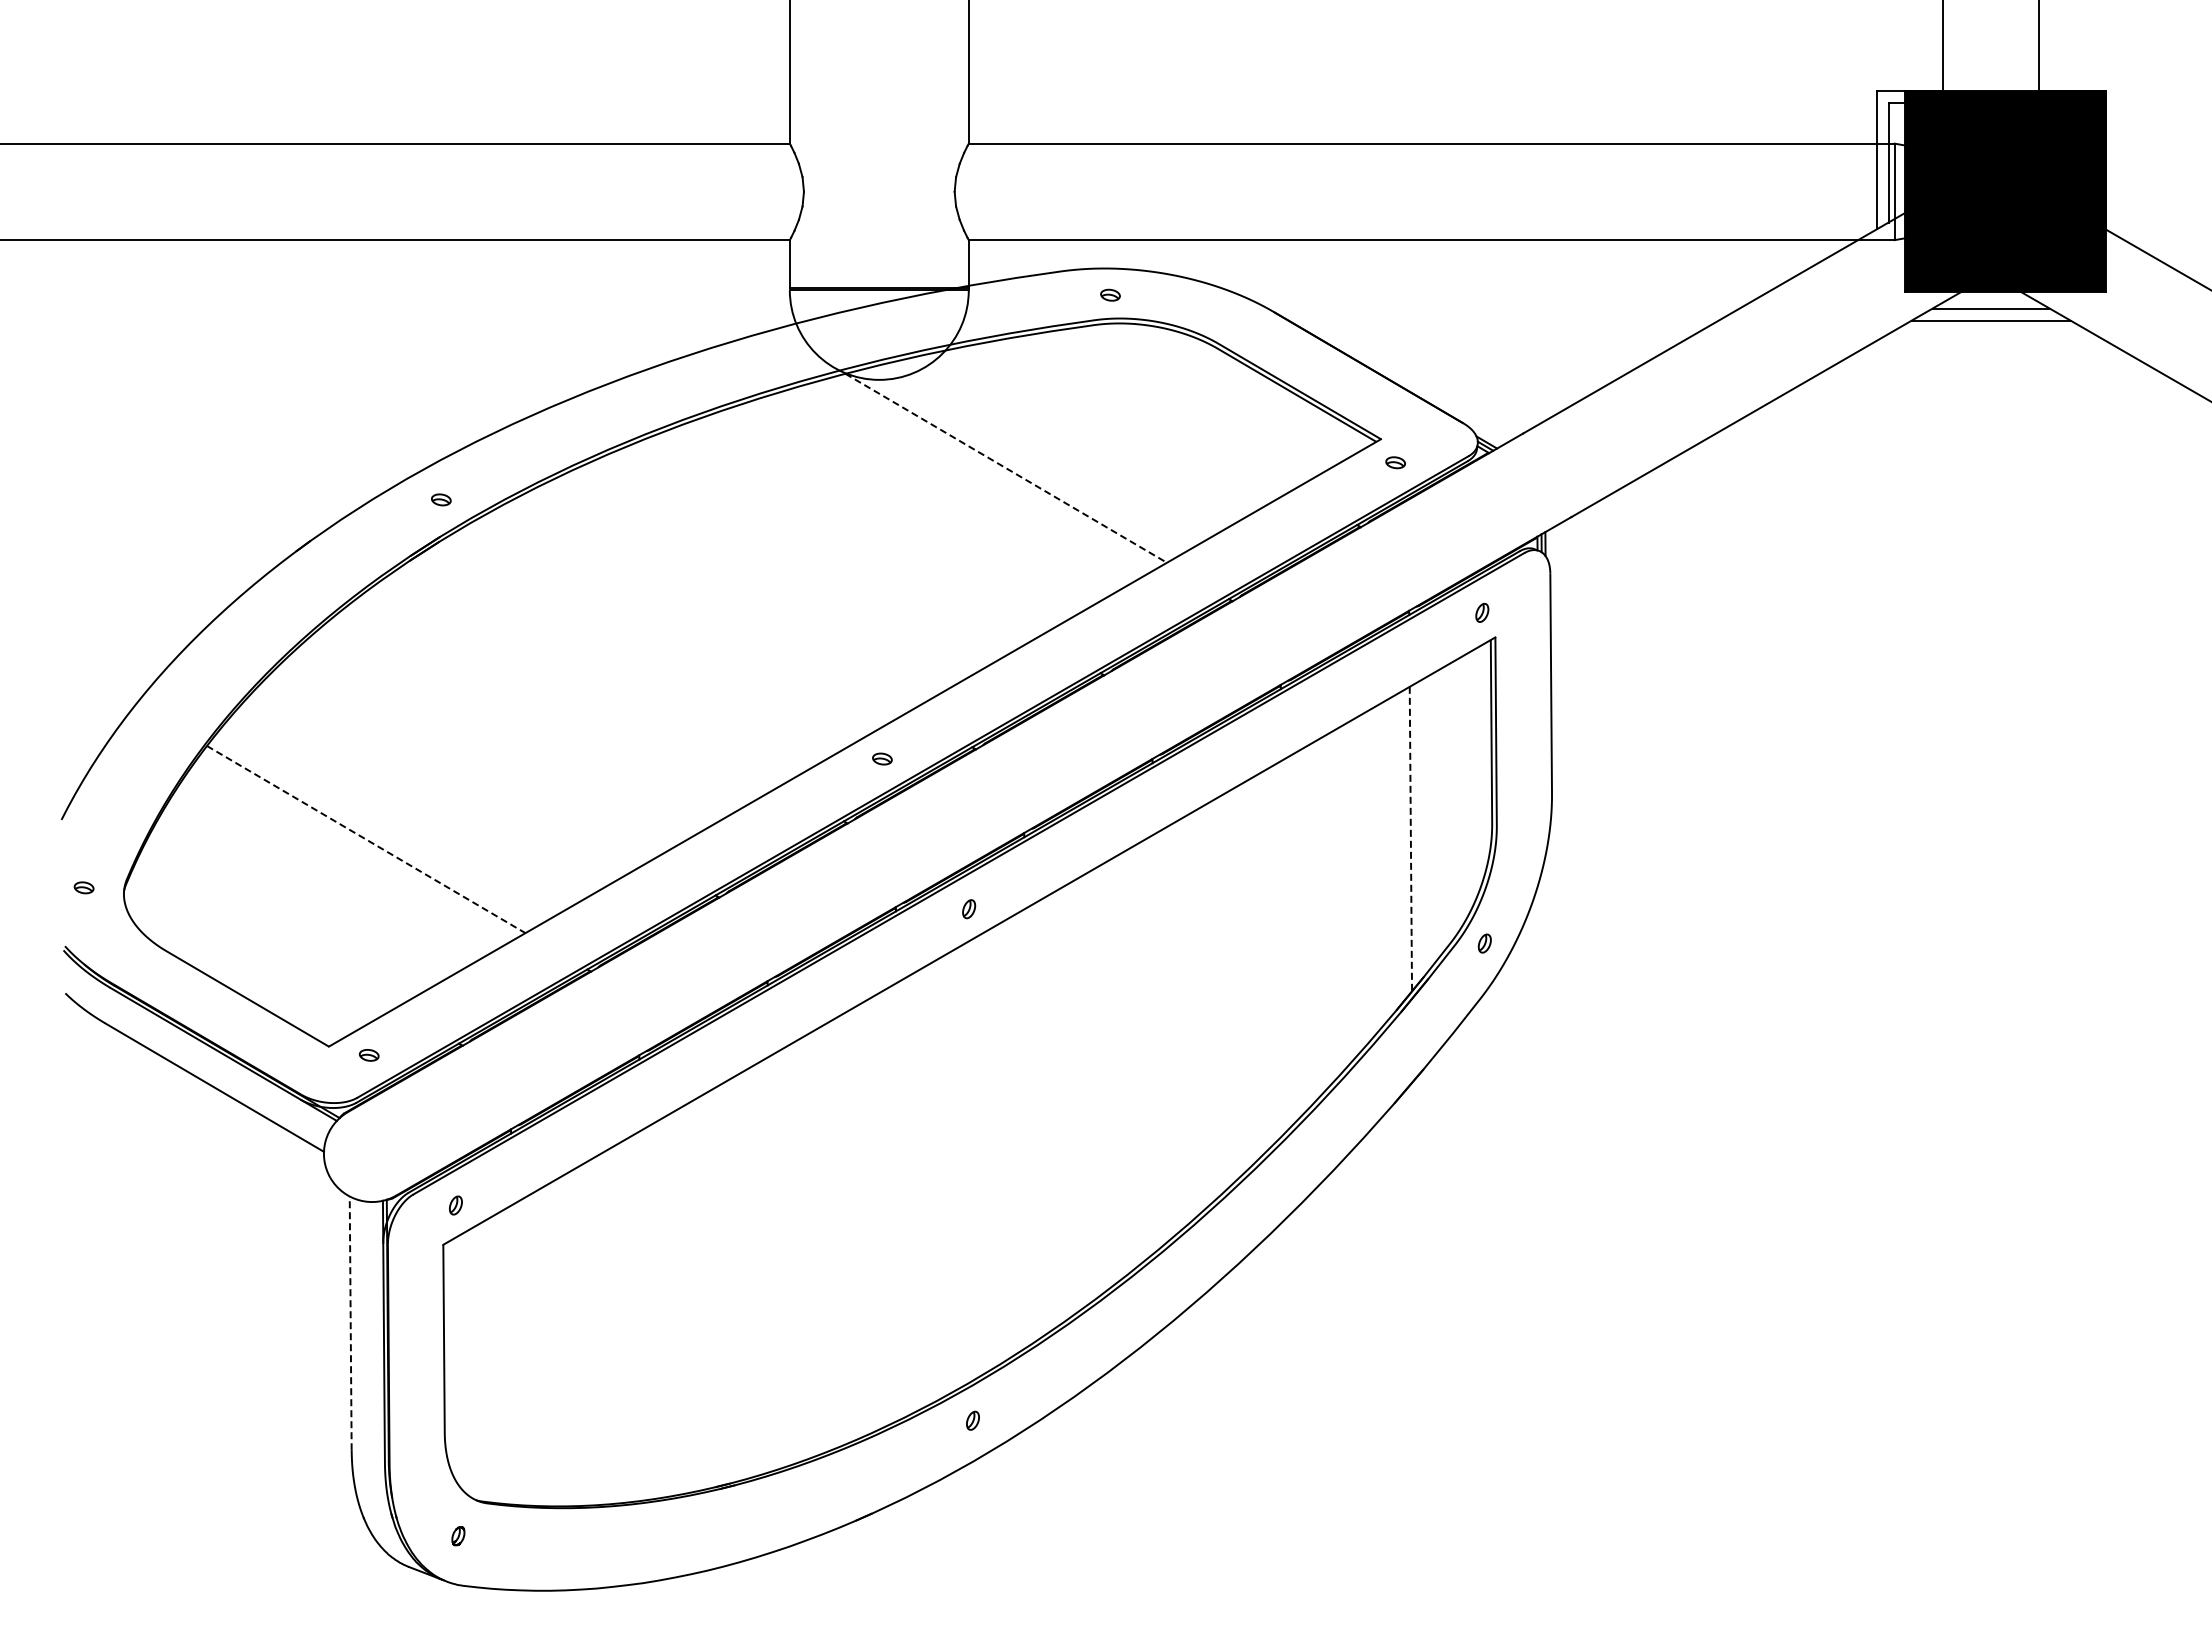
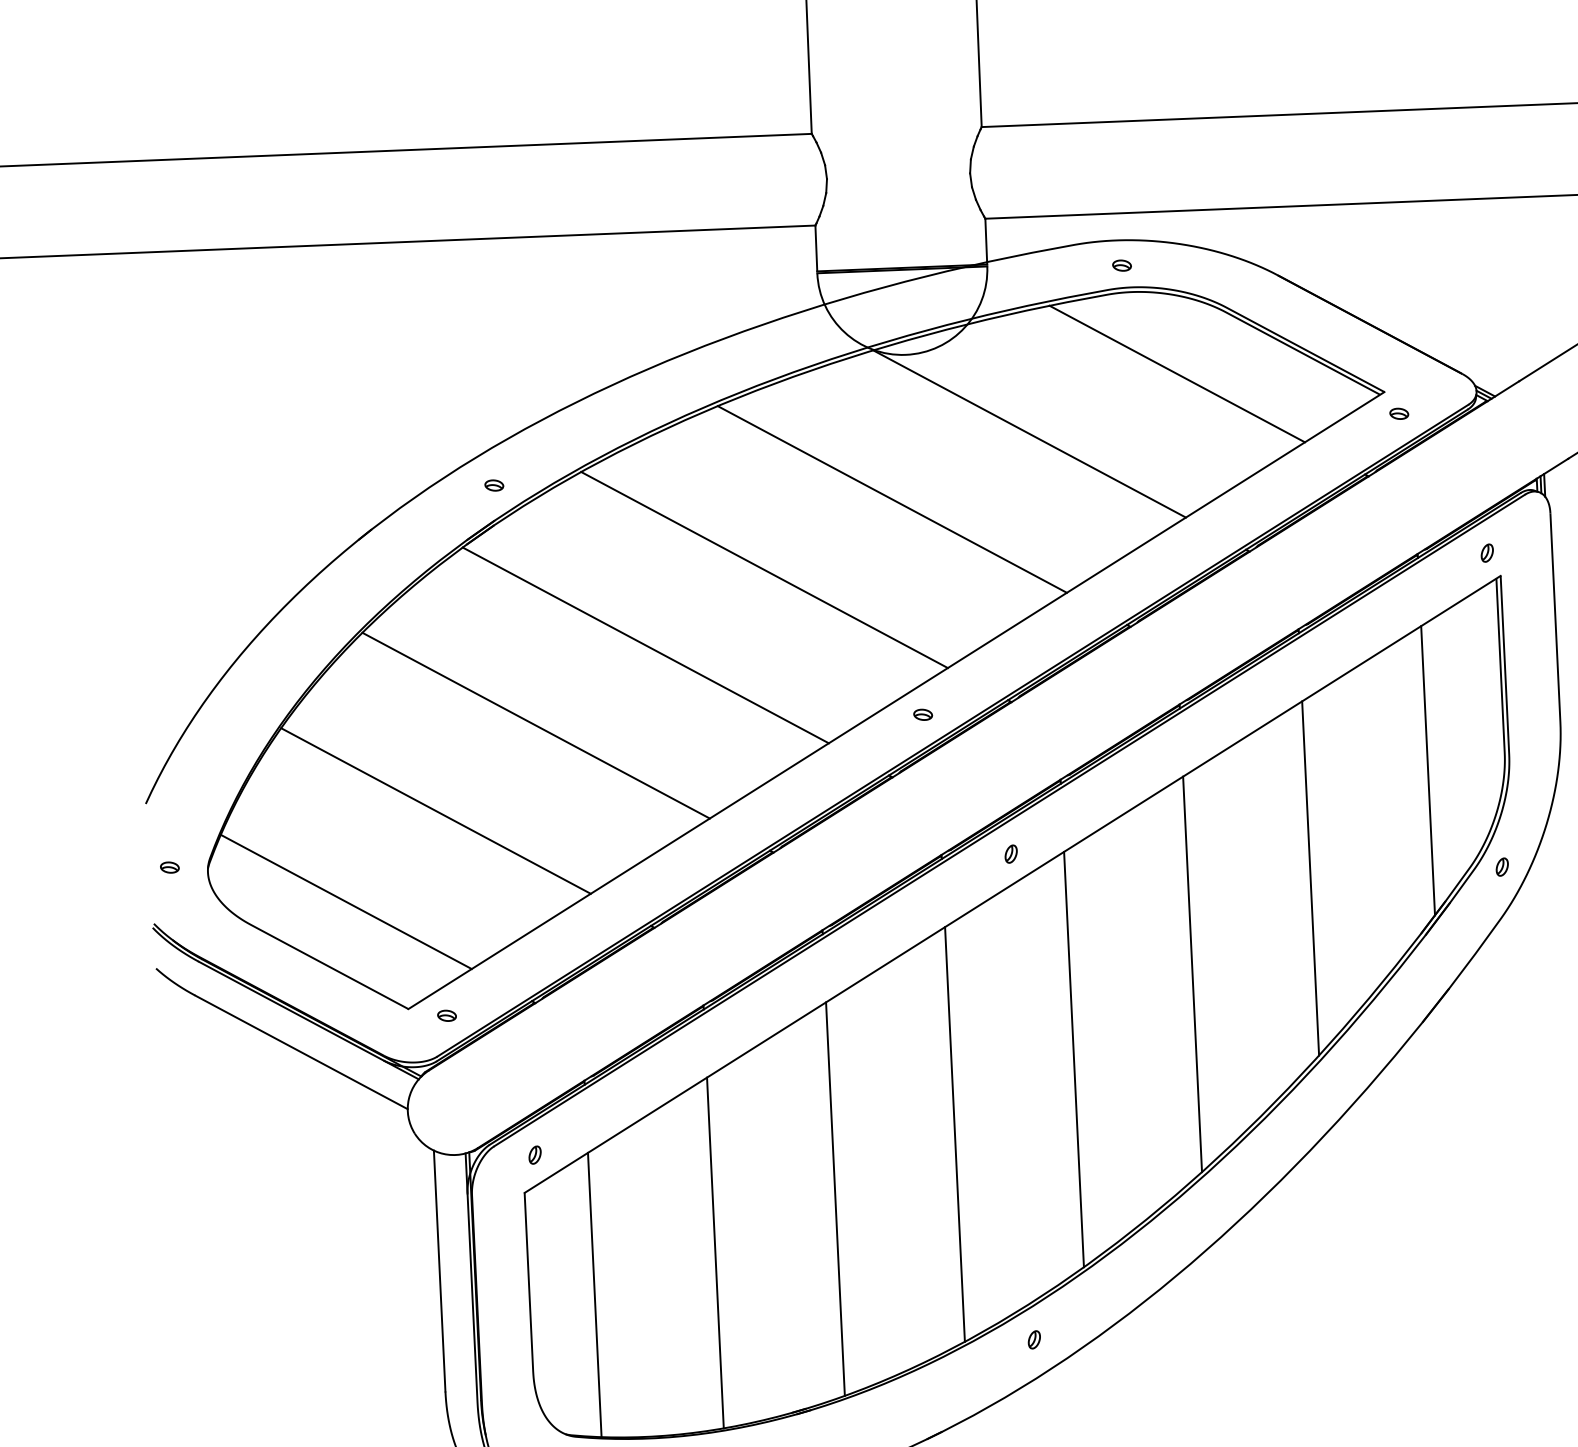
line: (1163, 411) -> (1176, 374), added
line: (1006, 468) -> (1029, 434), dashed -> solid
line: (858, 530) -> (891, 498), added
line: (721, 599) -> (764, 569), added
line: (593, 673) -> (645, 644), added
line: (474, 754) -> (535, 726), added
line: (366, 839) -> (436, 810), dashed -> solid
line: (1410, 839) -> (1427, 771), dashed -> solid
line: (268, 931) -> (346, 902), added
line: (1282, 946) -> (1310, 877), added
line: (1154, 1042) -> (1192, 973), added
line: (1026, 1127) -> (1074, 1059), added
line: (897, 1201) -> (954, 1134), added
line: (769, 1264) -> (835, 1199), added
line: (640, 1315) -> (714, 1252), added
line: (350, 1323) -> (439, 1271), dashed -> solid
line: (512, 1354) -> (594, 1294), added

